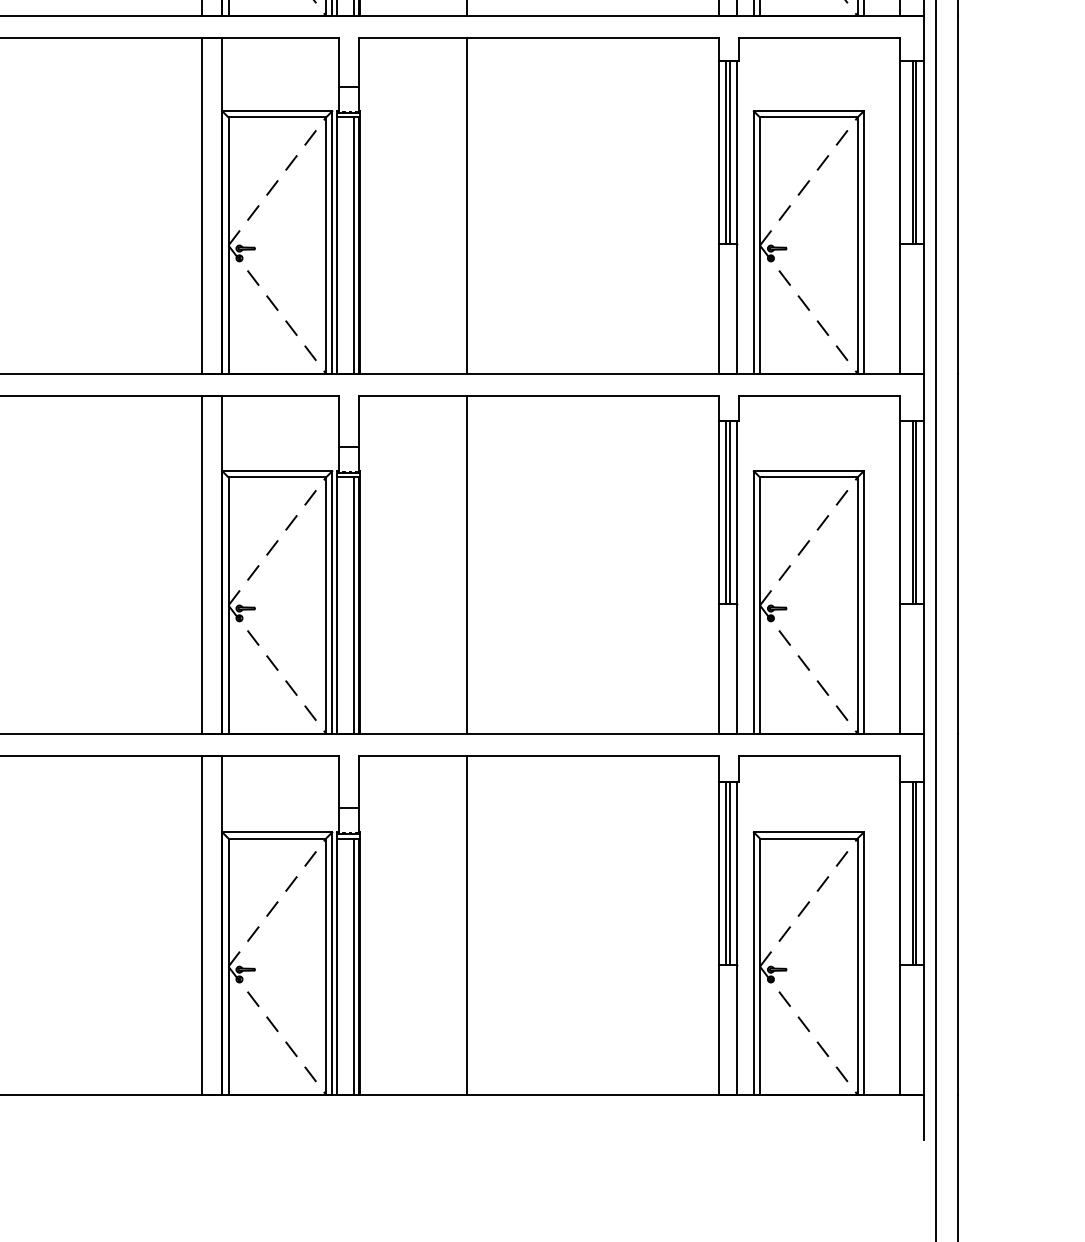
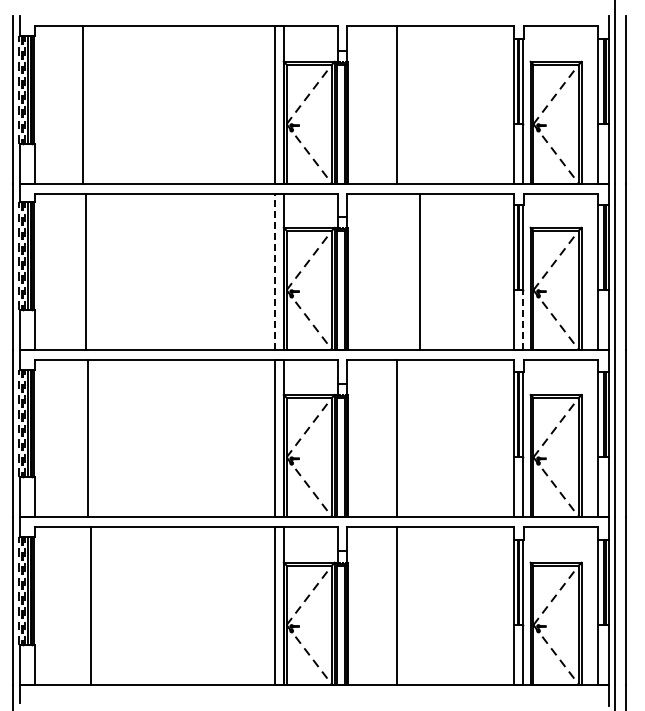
line: (202, 205) -> (274, 271), solid -> dashed
line: (467, 205) -> (420, 271), moved
line: (736, 308) -> (522, 319), solid -> dashed

